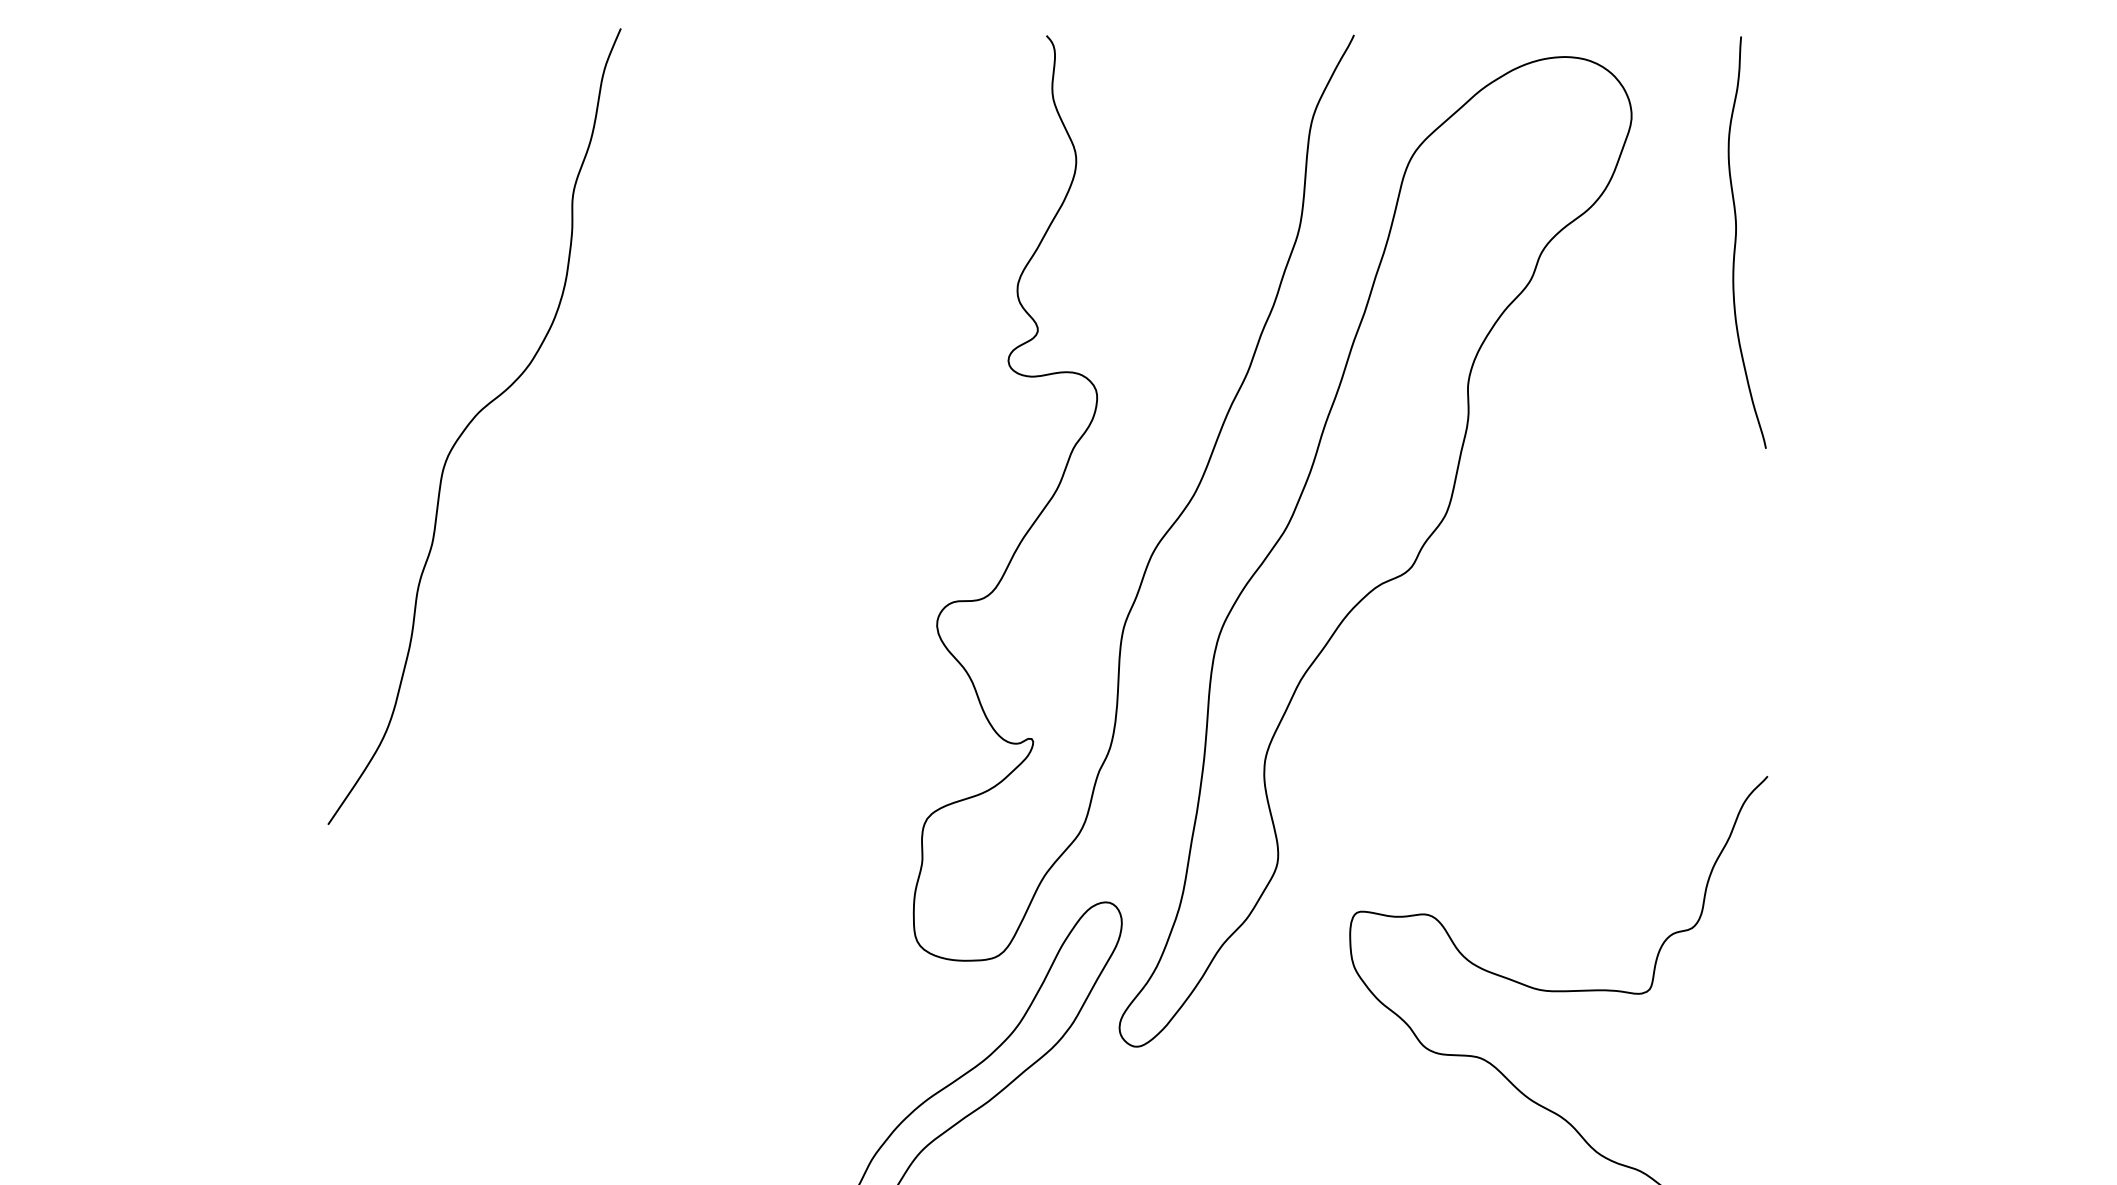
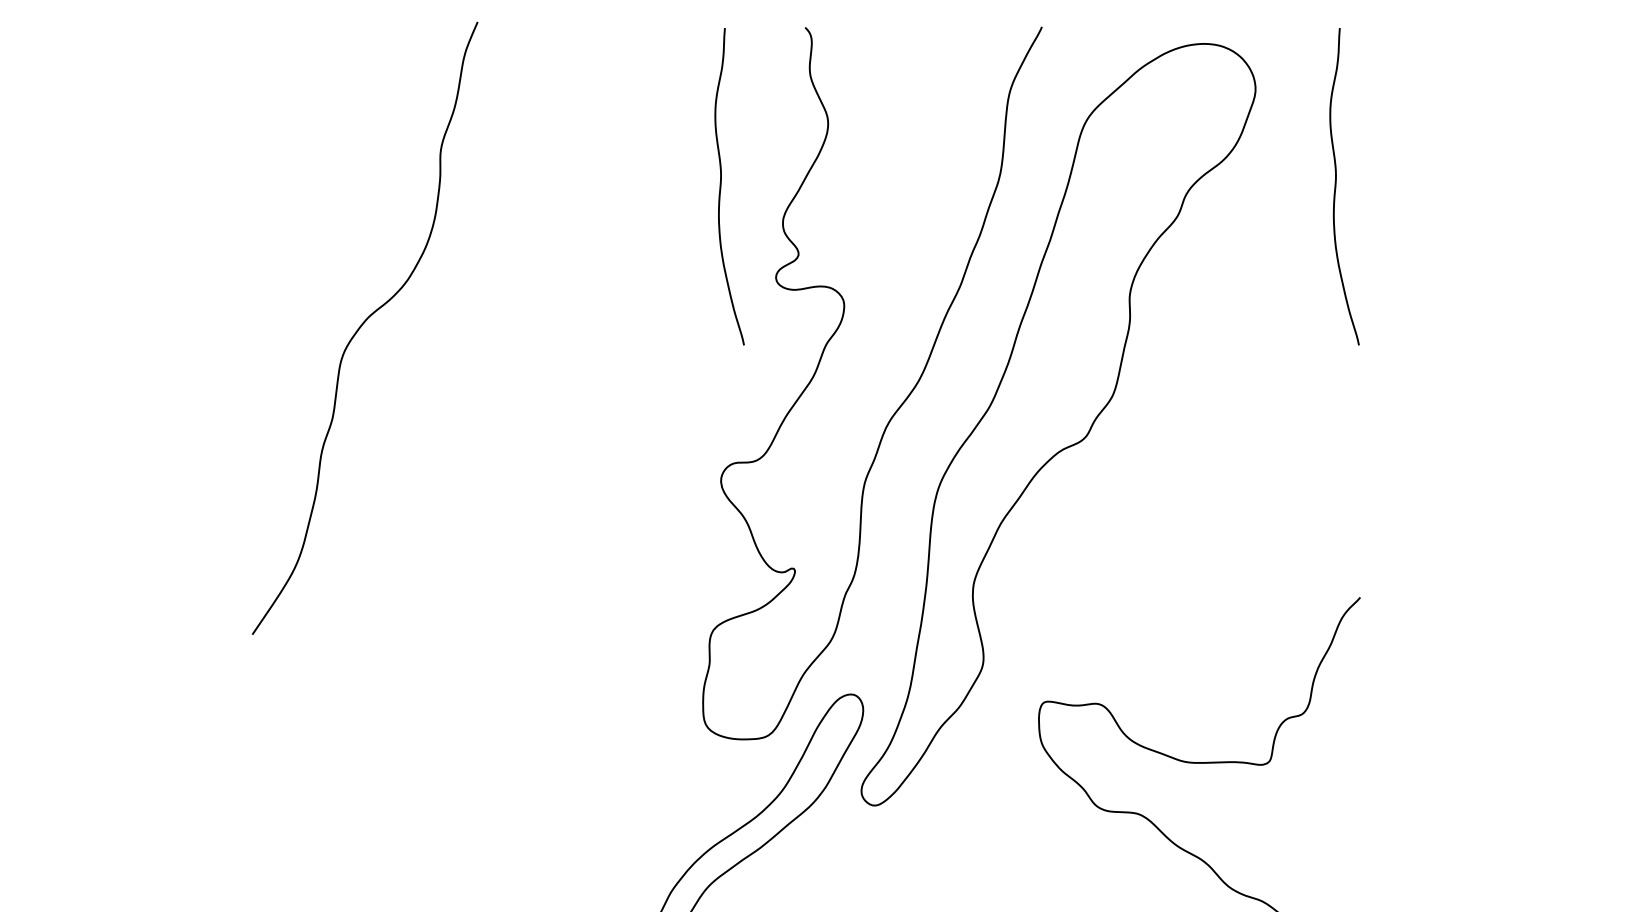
curve: (937, 242) -> (721, 186), added

